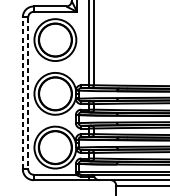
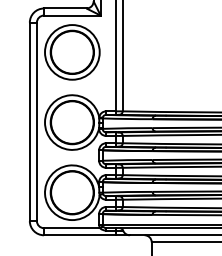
line: (22, 93) -> (29, 121), dashed -> solid
line: (27, 93) -> (36, 122), dashed -> solid

